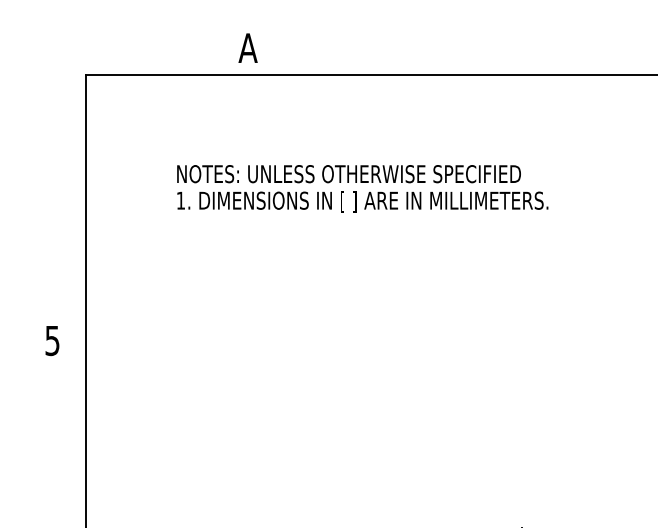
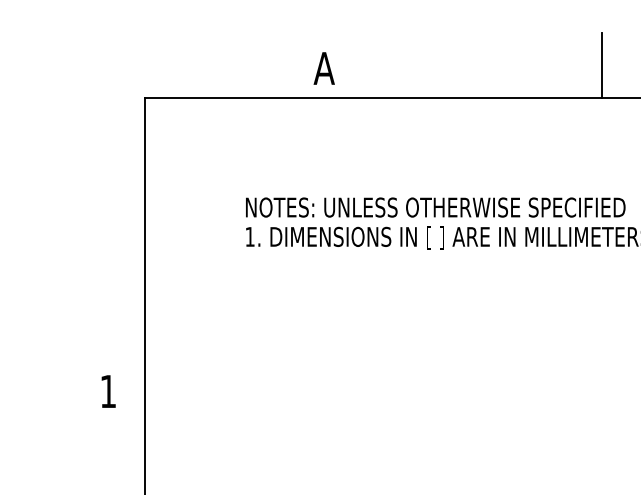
line: (499, 44) -> (601, 64), added
text: (52, 341) -> (108, 392), 5 -> 1

